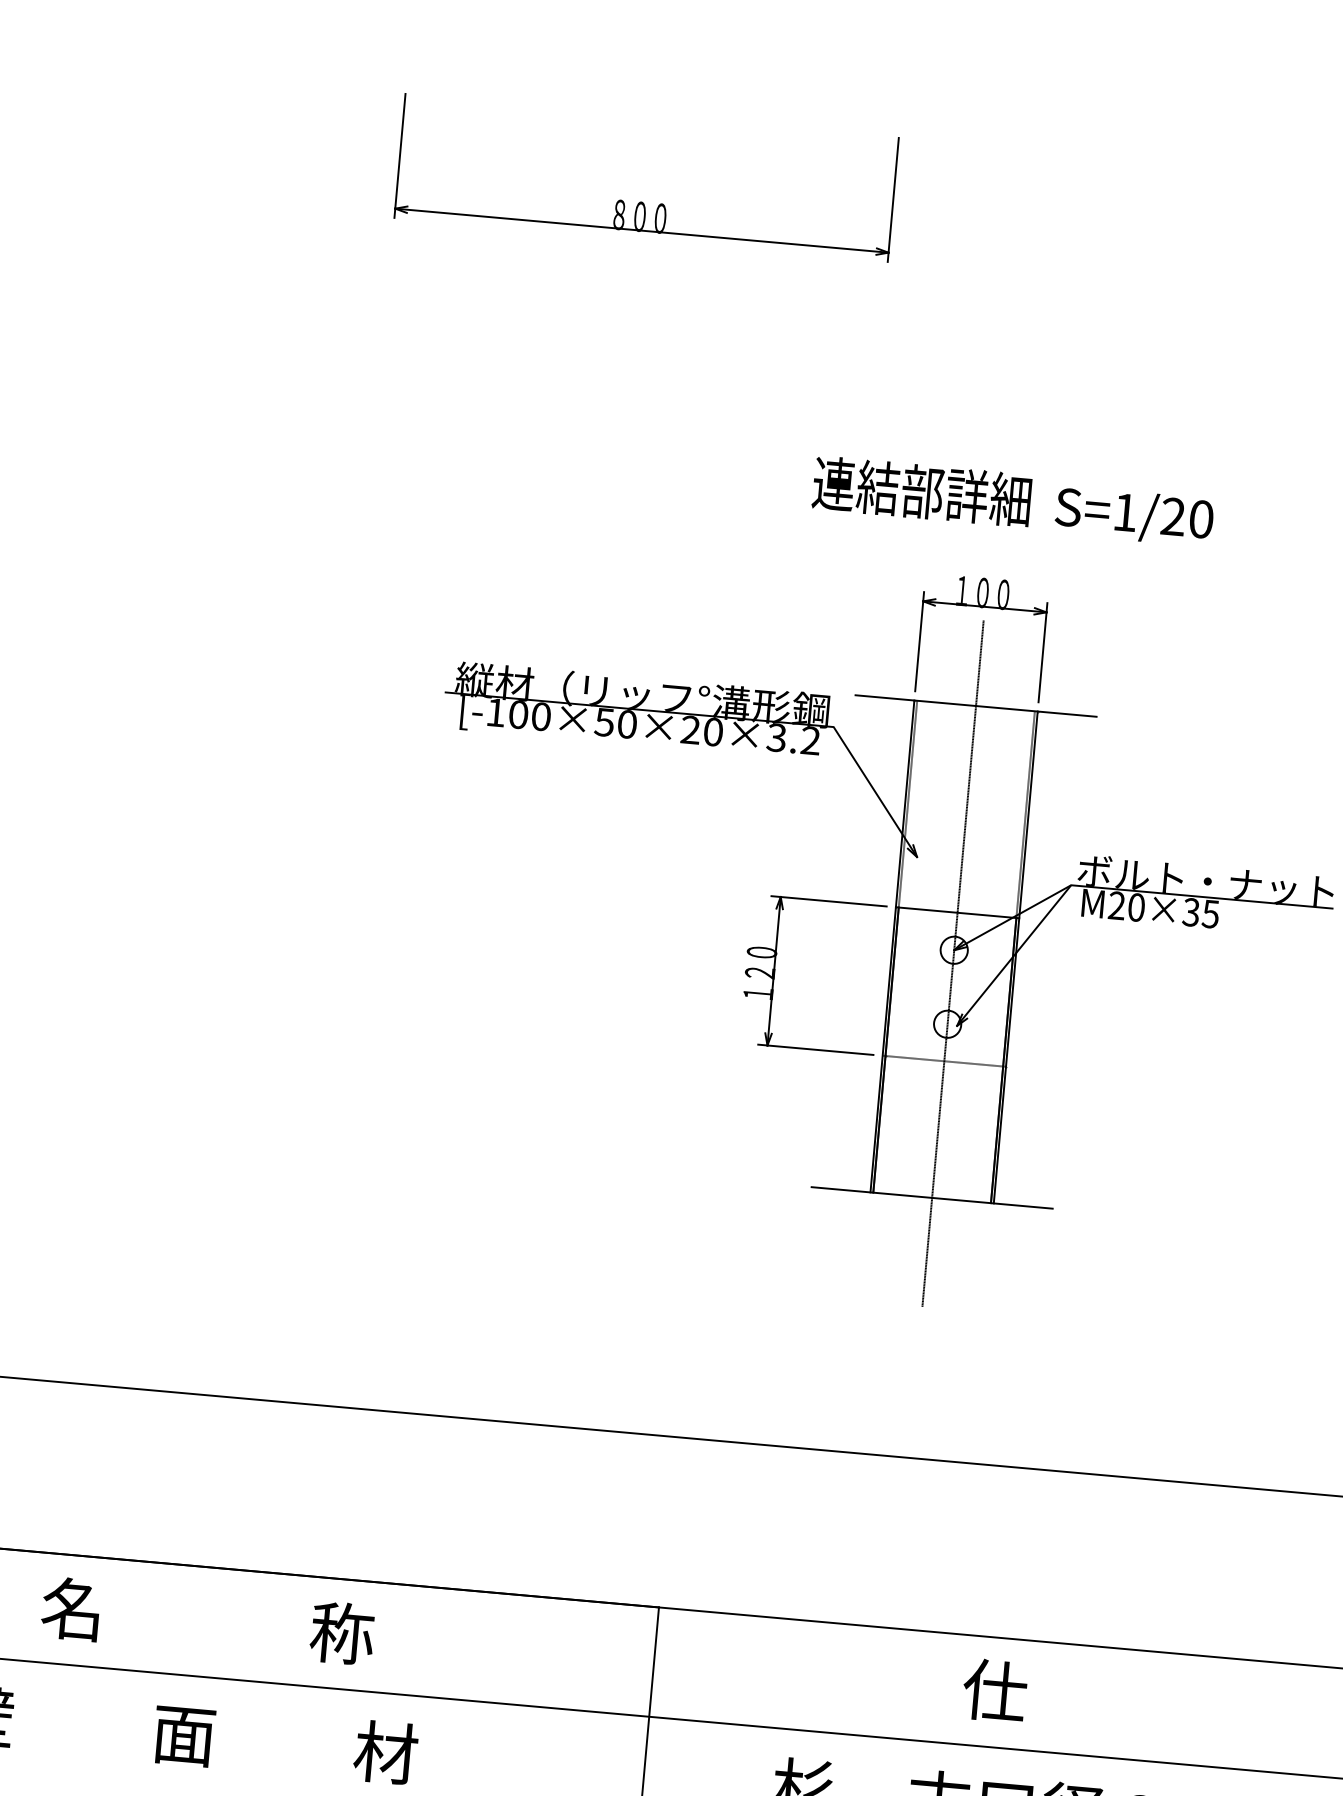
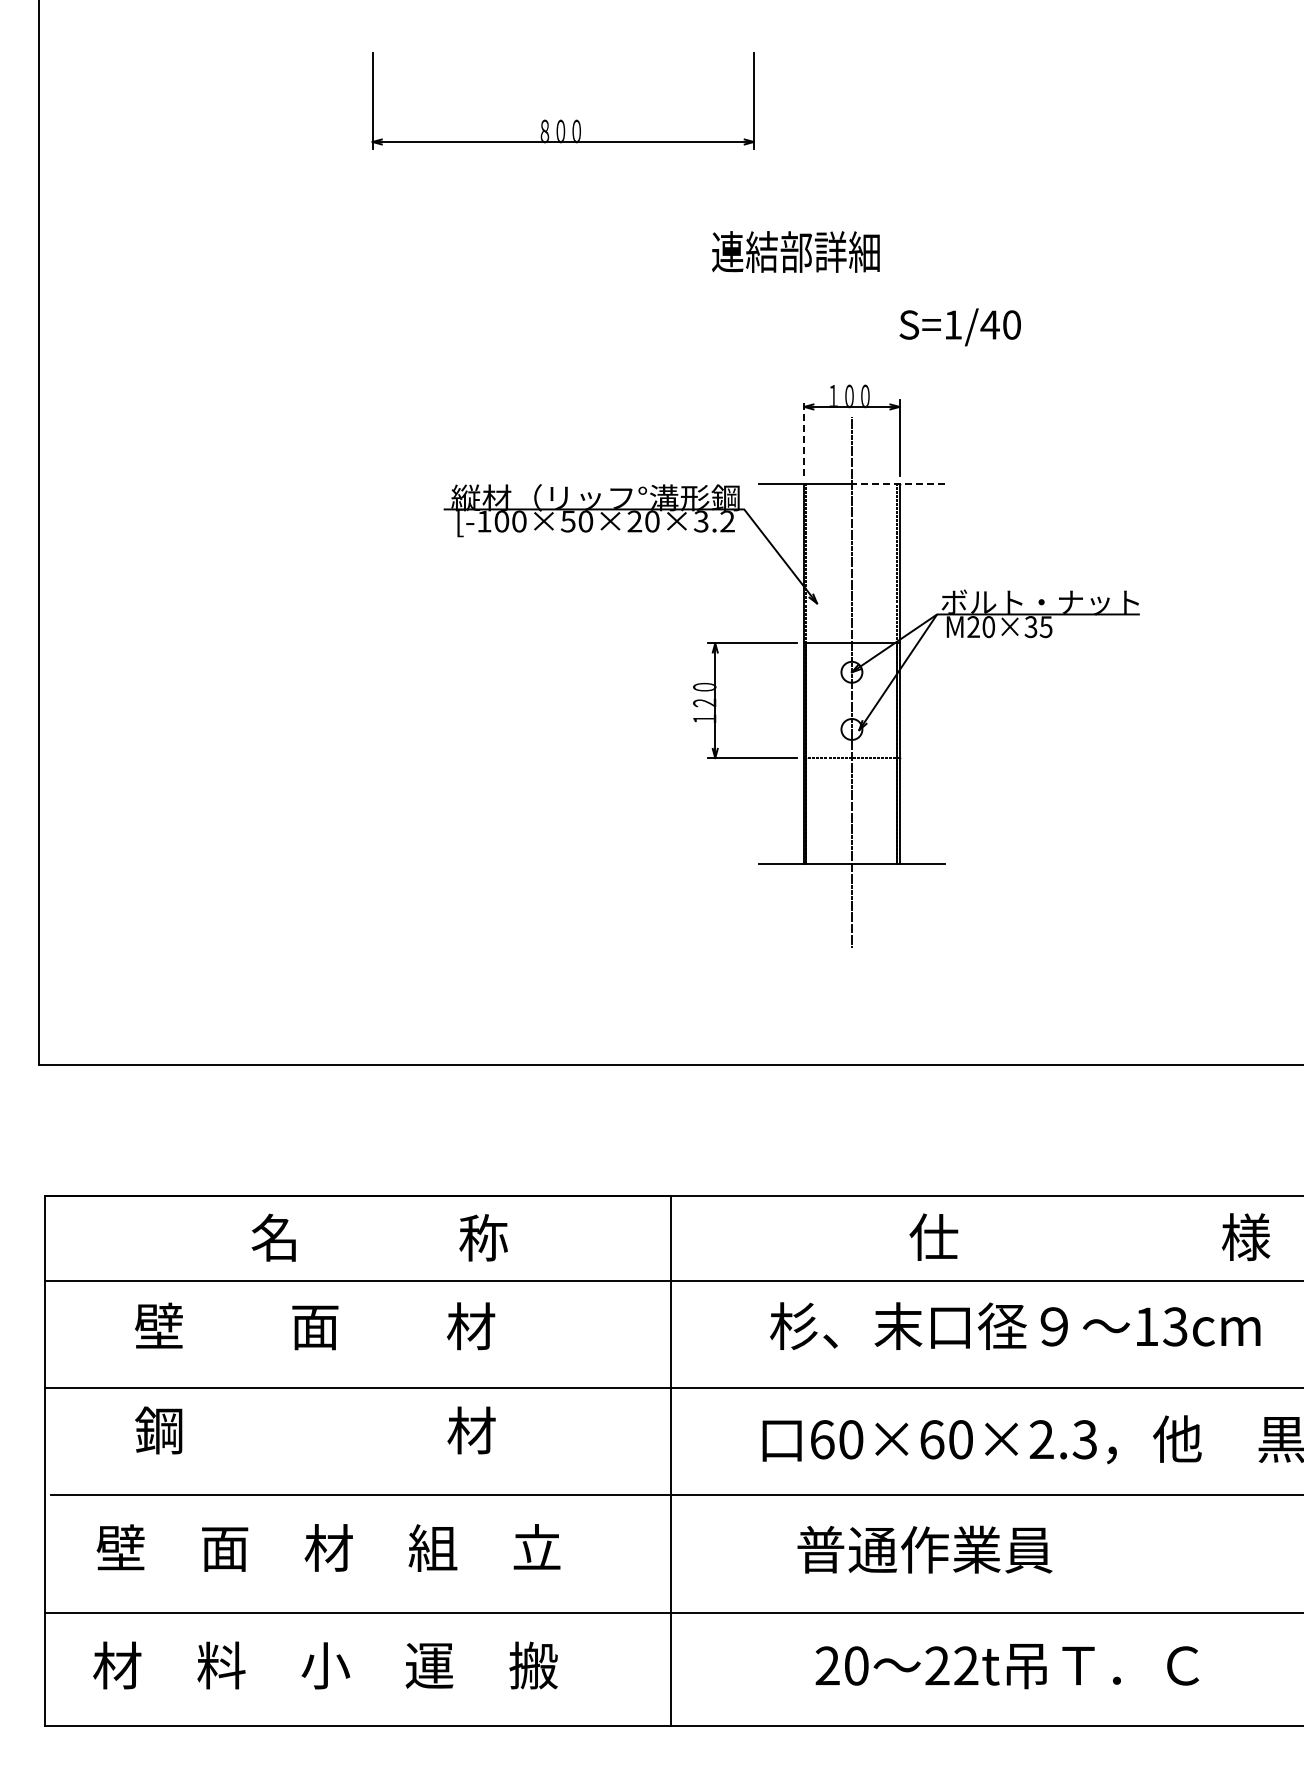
text: (921, 491) -> (795, 251), moved
text: (1172, 516) -> (989, 324), S=1/20 -> S=1/40
line: (919, 640) -> (804, 437), solid -> dashed
line: (1036, 711) -> (898, 483), solid -> dashed
text: (207, 1620) -> (379, 1237), moved

